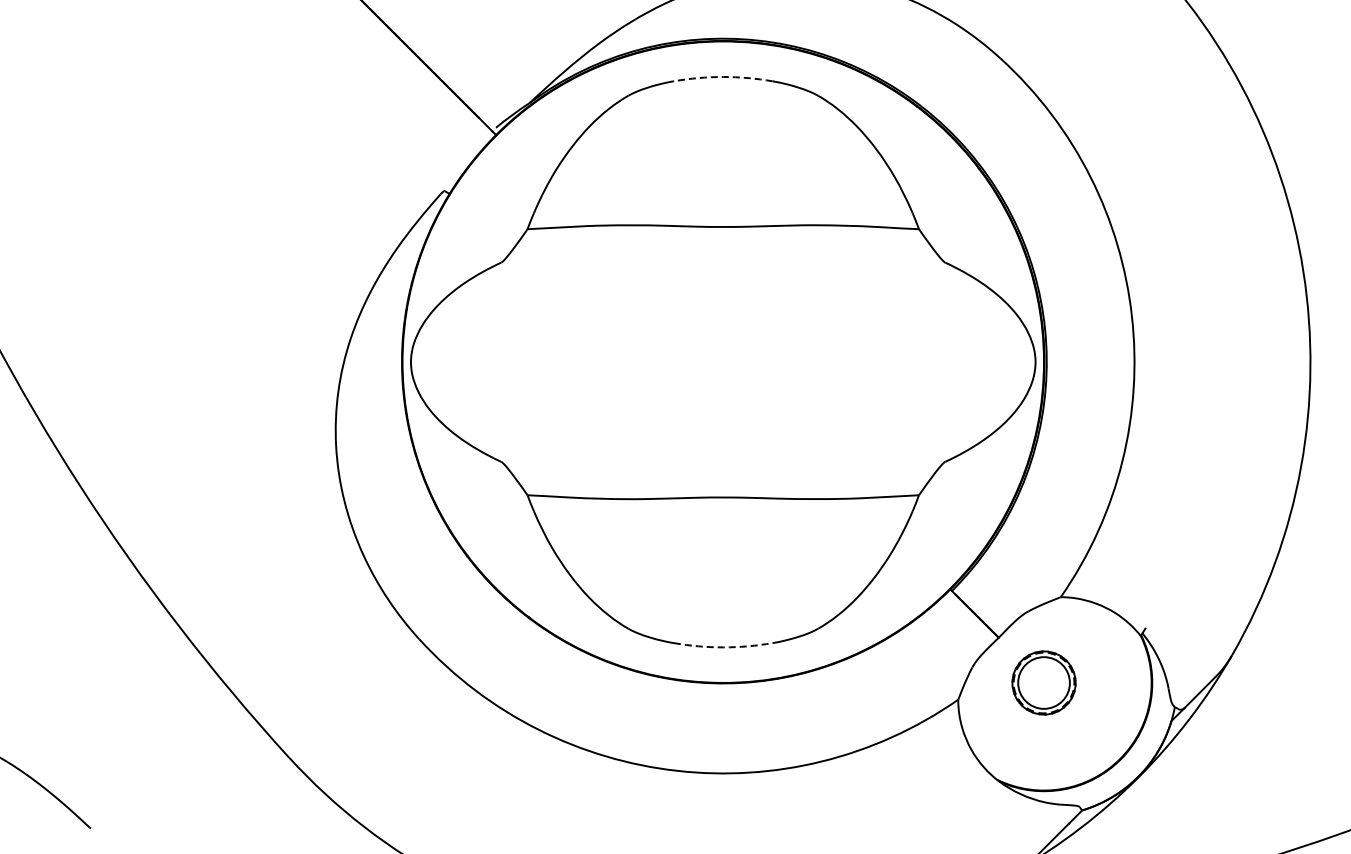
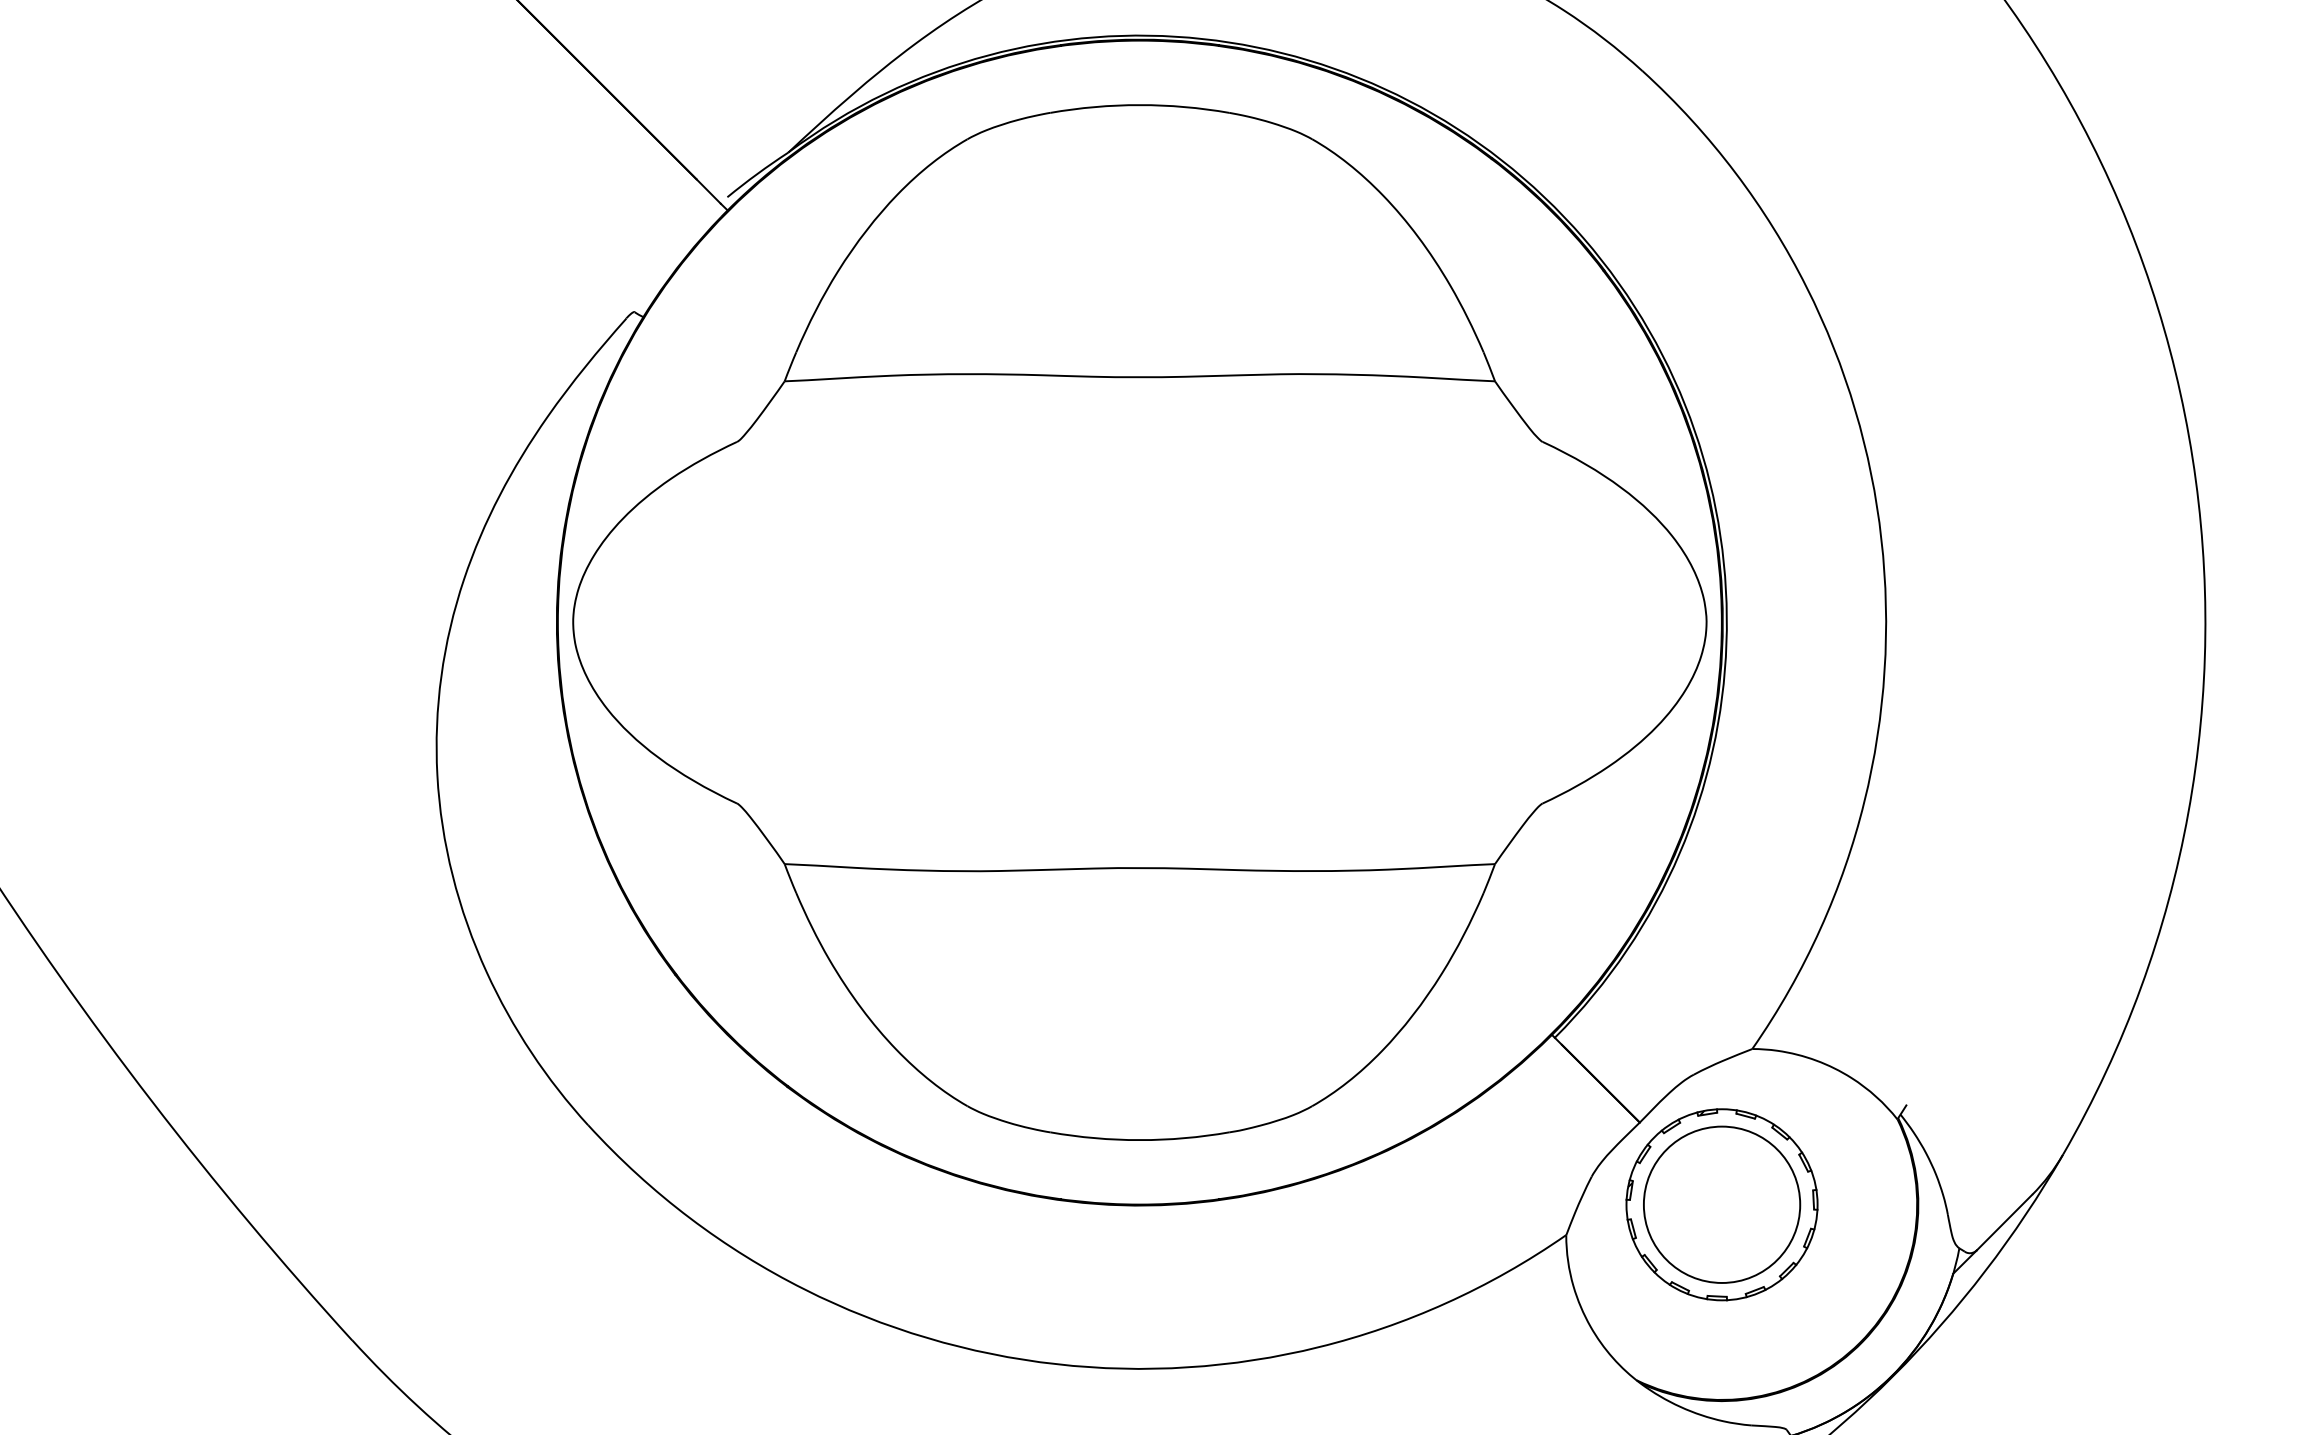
arc: (723, 77) -> (1140, 105), dashed -> solid
arc: (723, 647) -> (1140, 1140), dashed -> solid
part: (1043, 682) -> (1720, 1203), size x1.67

